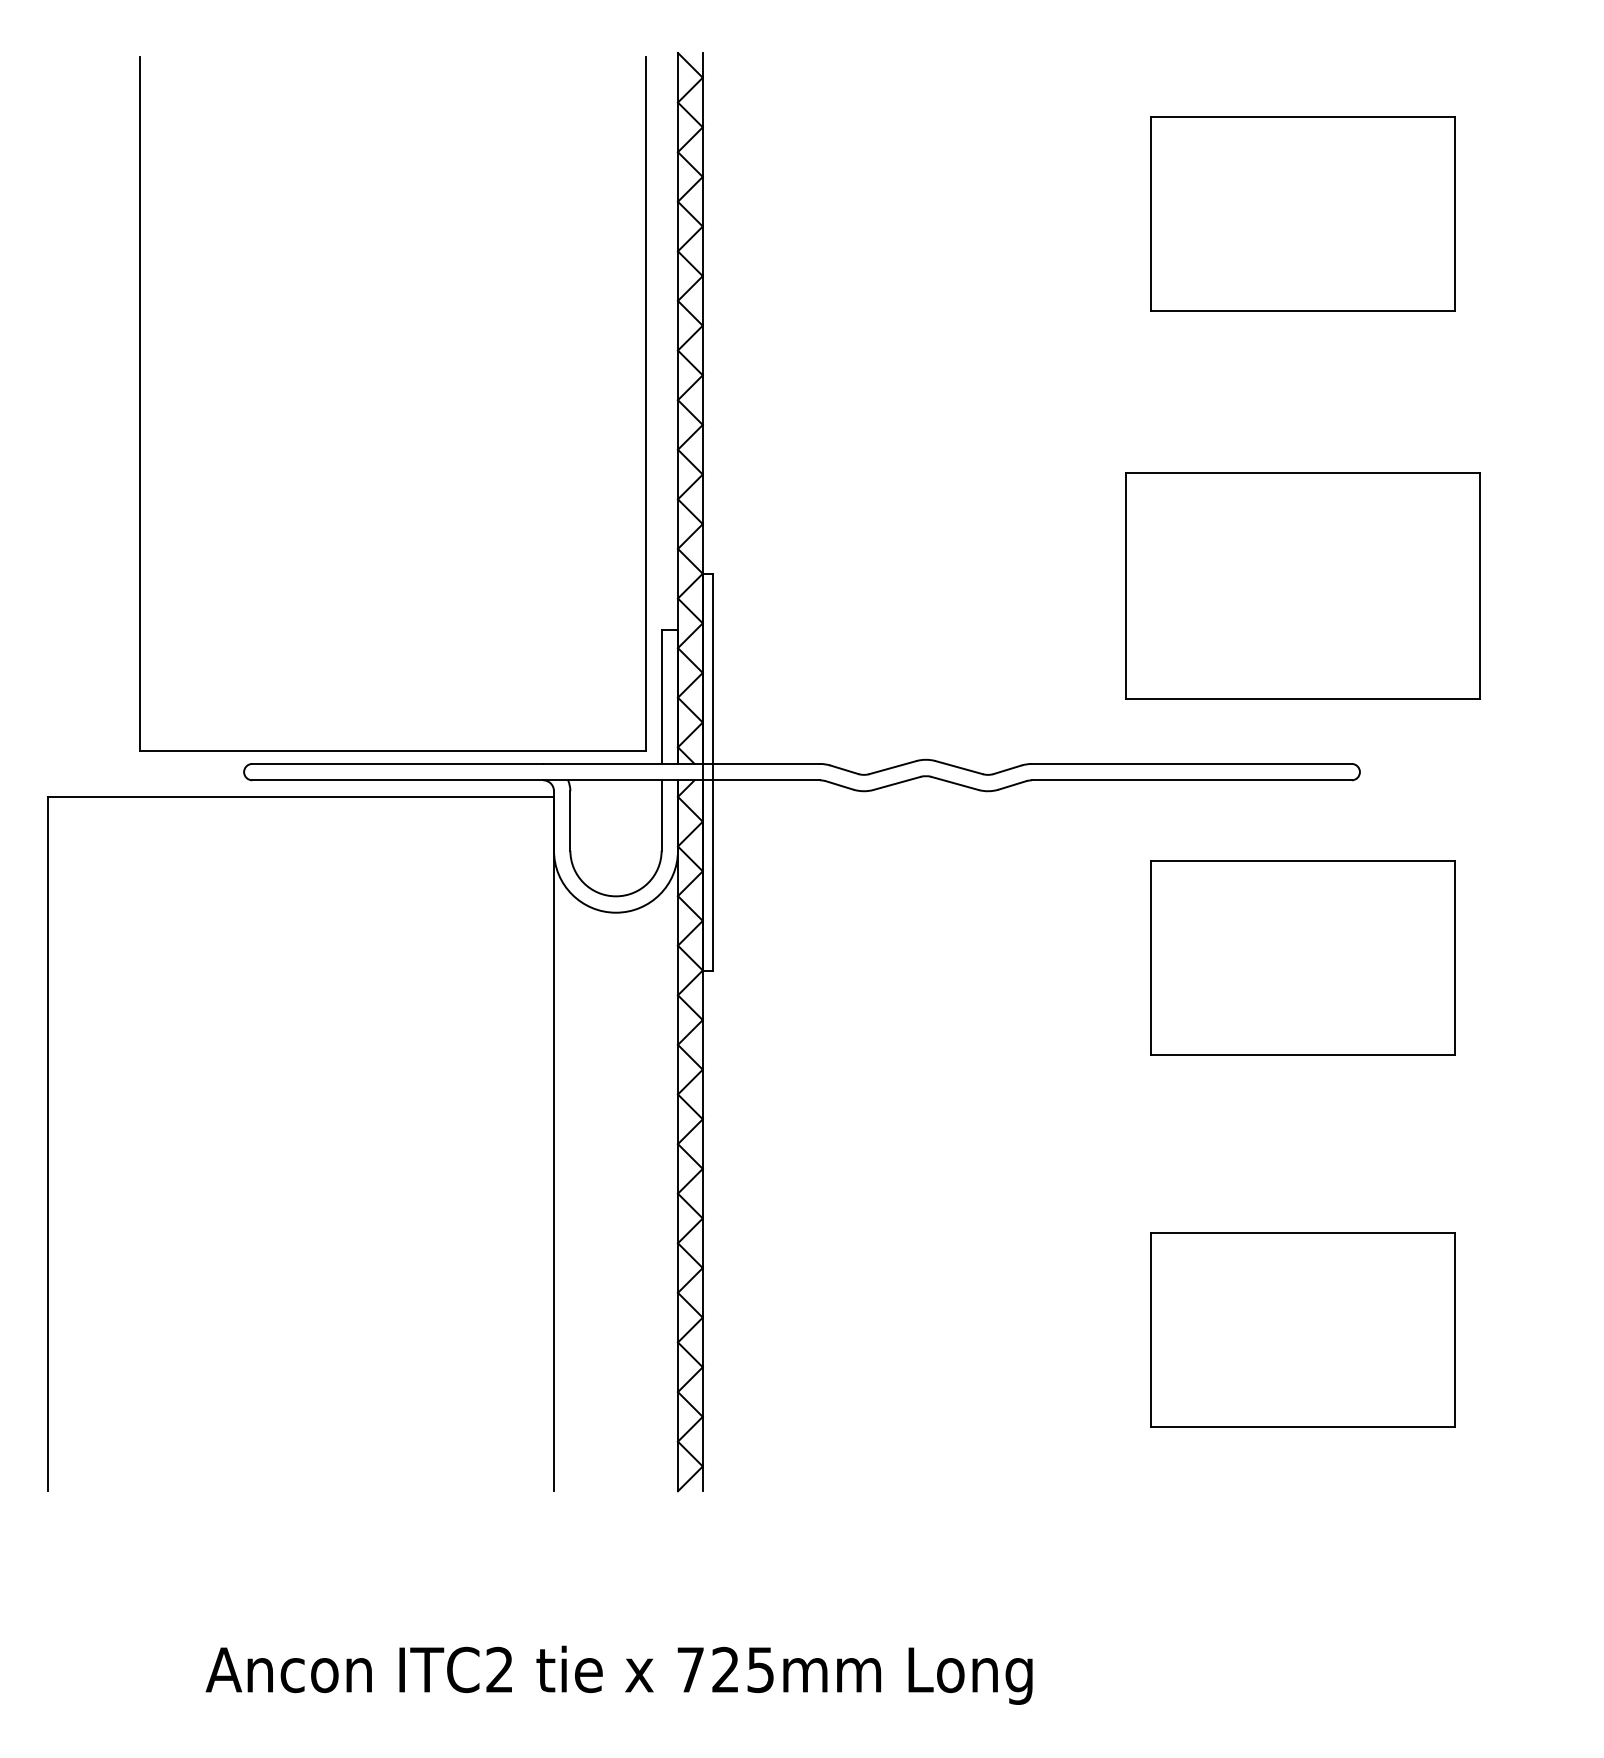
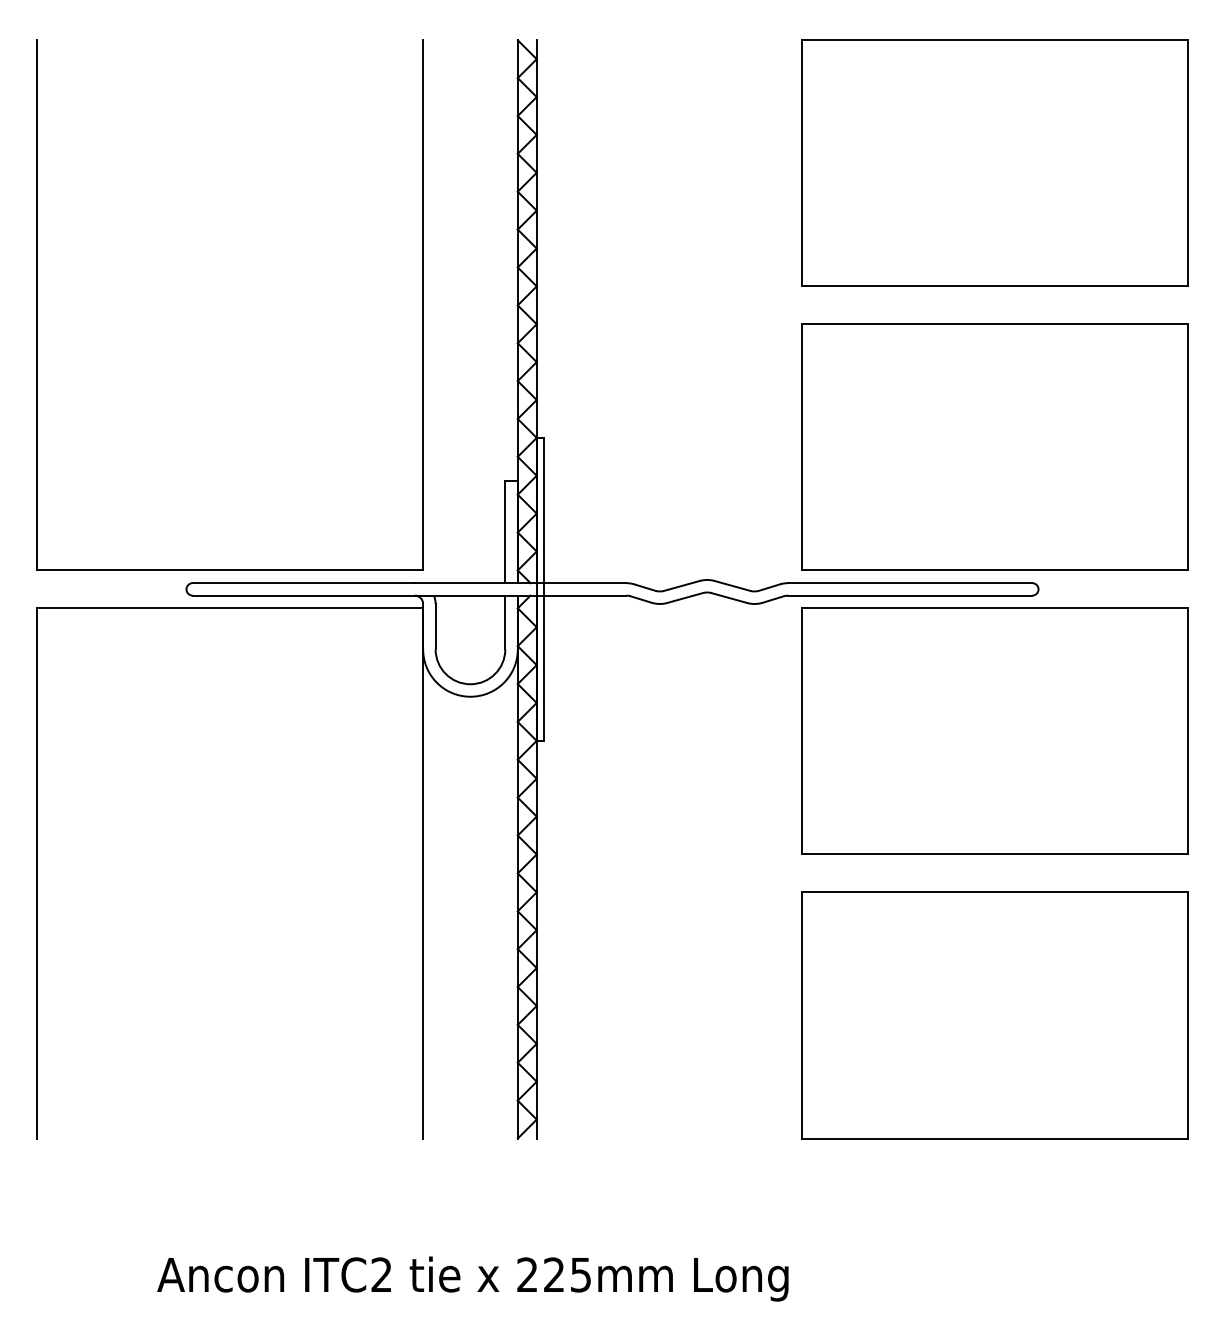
part: (1302, 213) -> (994, 162), size x1.67
part: (140, 402) -> (37, 304), moved
part: (1302, 584) -> (994, 446), size x1.43
part: (1302, 956) -> (994, 730), size x1.67
part: (1302, 1330) -> (994, 1015), size x1.67
text: (690, 1669) -> (527, 1274), 725mm -> 225mm

